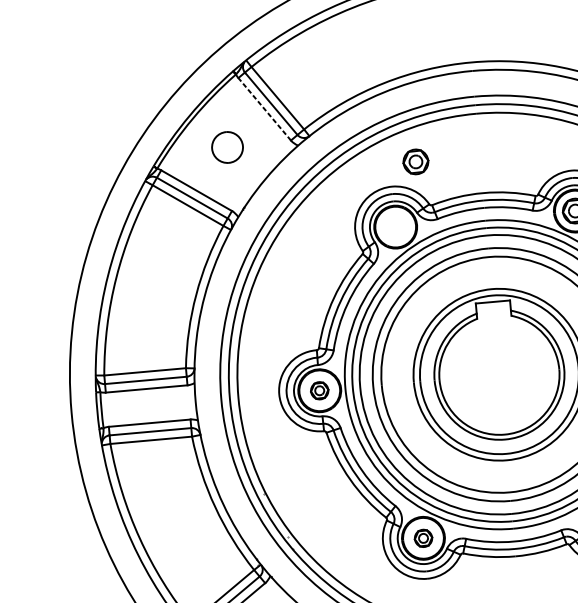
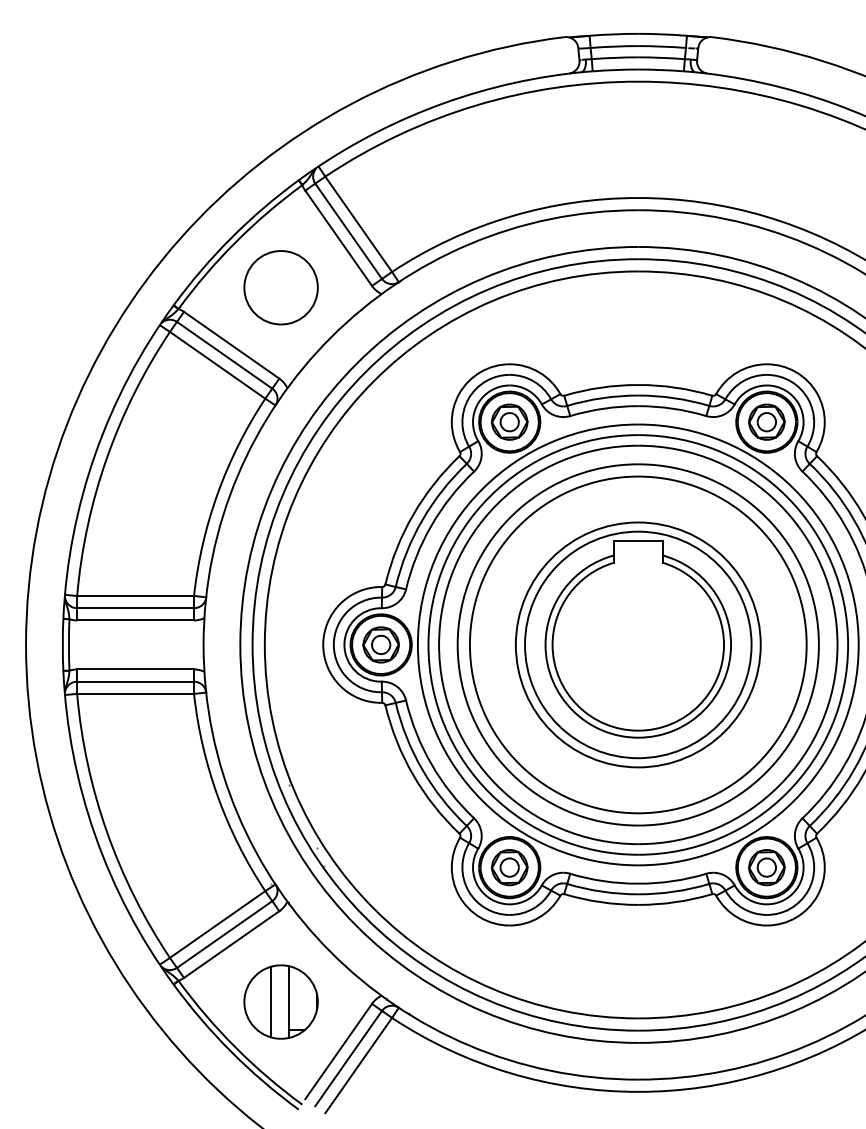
line: (264, 108) -> (338, 237), dashed -> solid
part: (227, 147) -> (280, 287), size x1.67
part: (415, 161) -> (509, 421), moved
part: (319, 390) -> (380, 644), size x1.43
part: (423, 538) -> (509, 867), size x1.43

